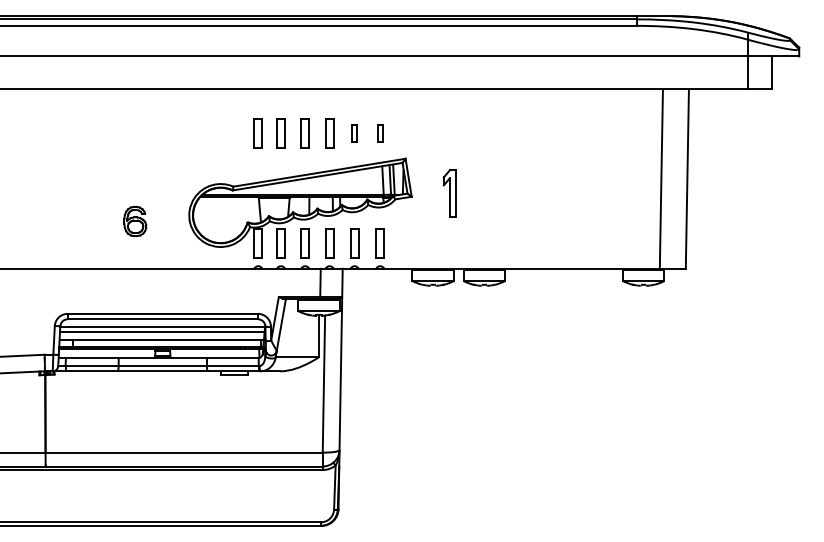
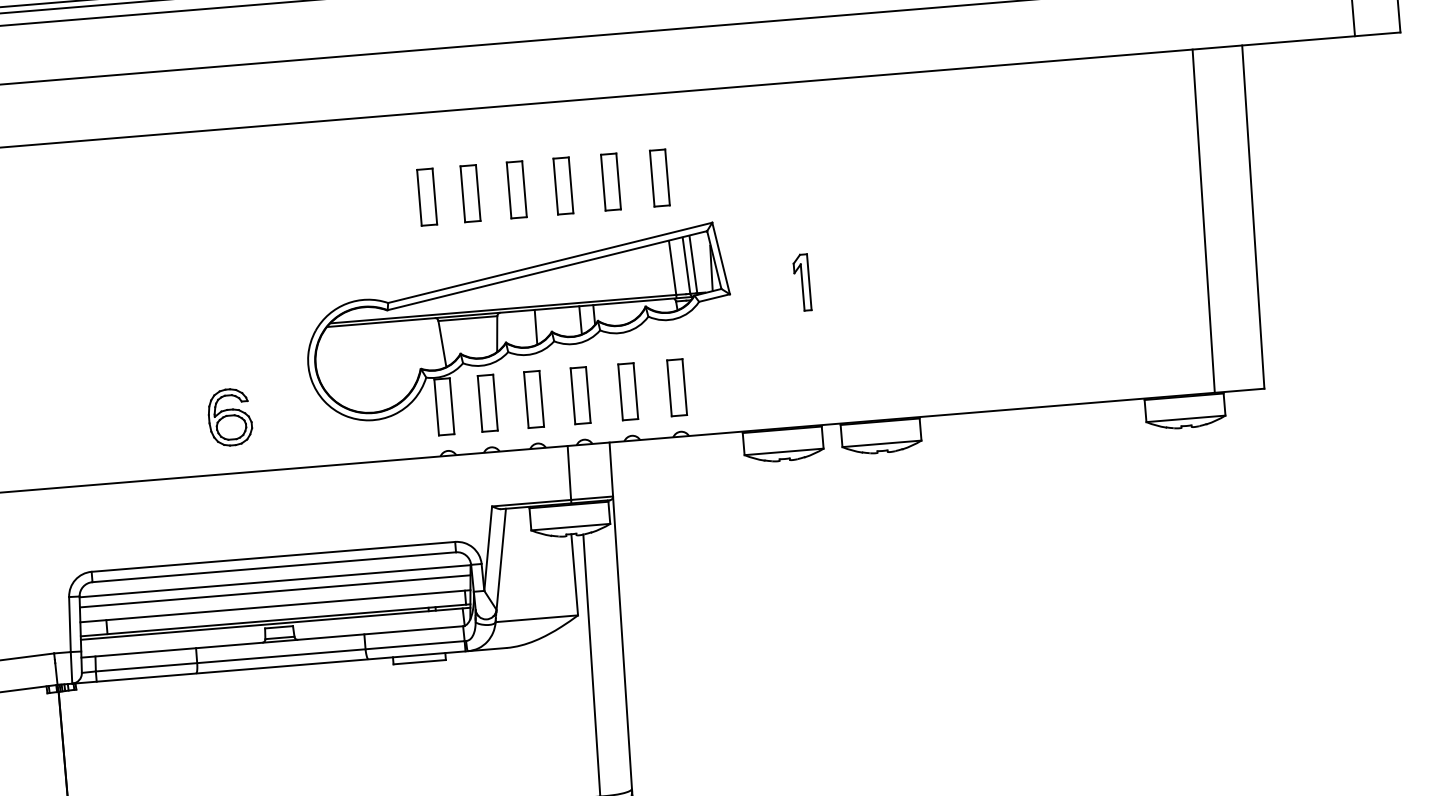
part: (354, 133) -> (610, 182), size x1.67
part: (379, 133) -> (658, 178), size x1.67
part: (449, 193) -> (801, 282), size x0.62
part: (135, 221) -> (230, 417), moved

